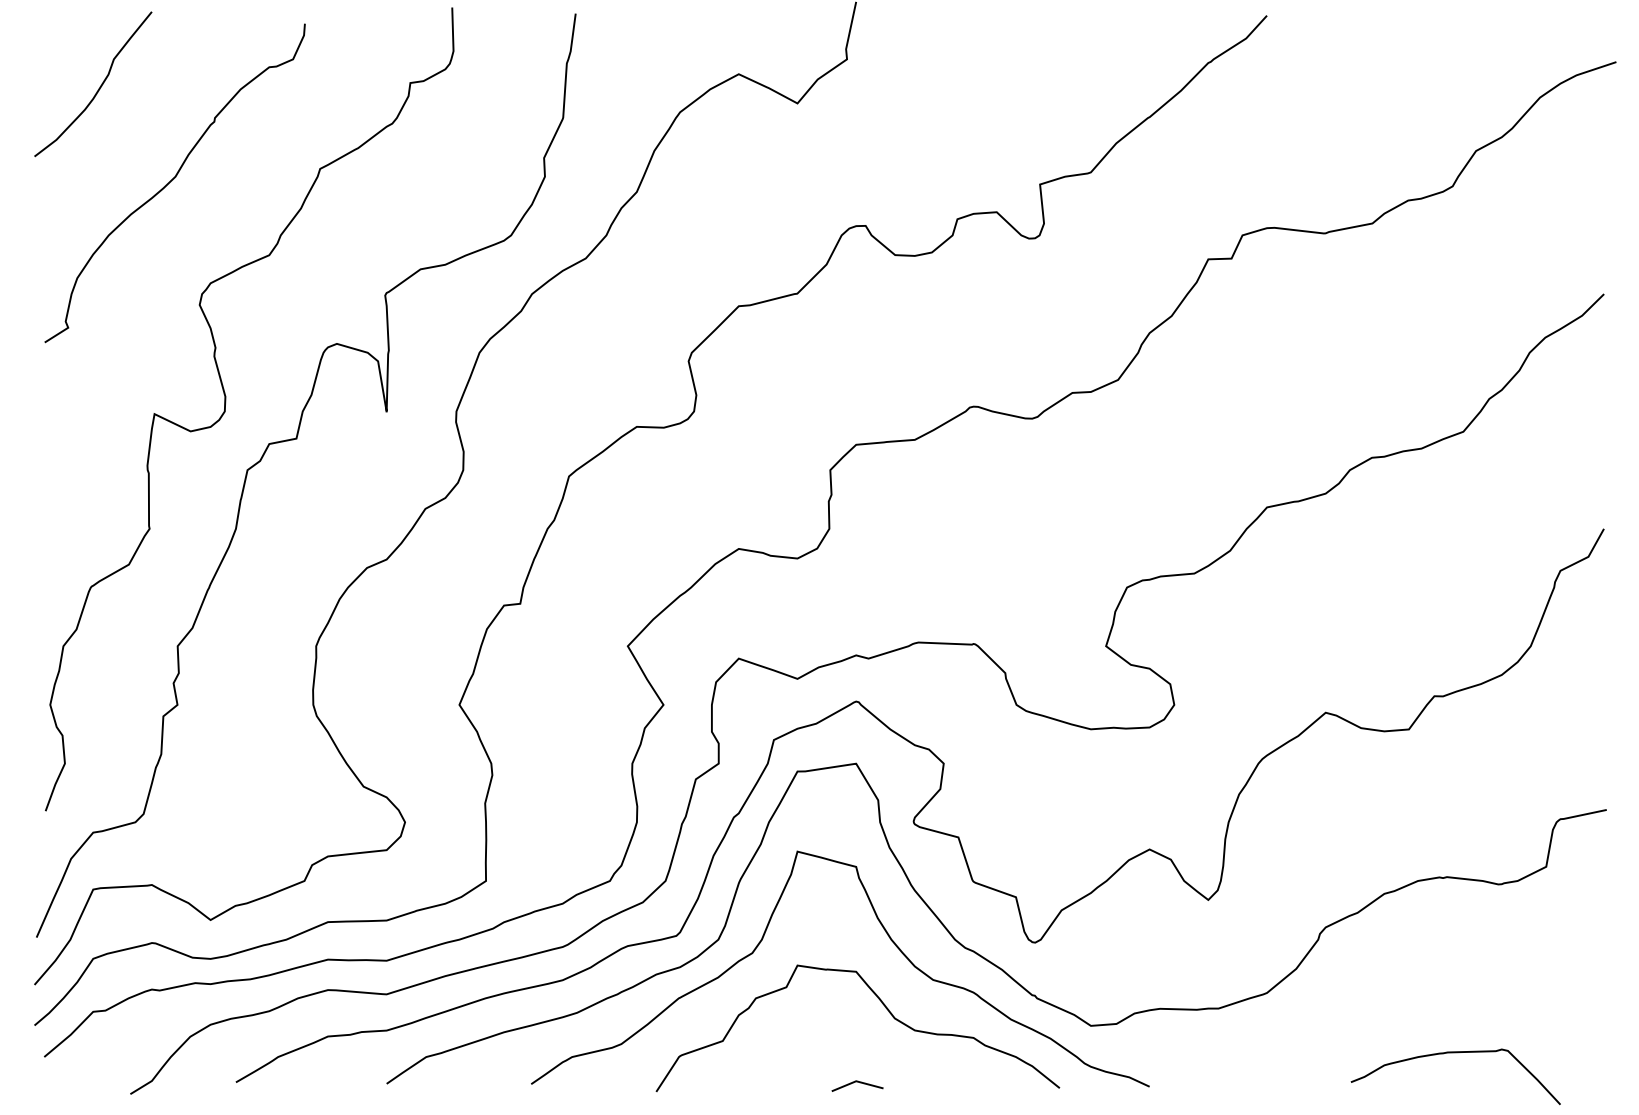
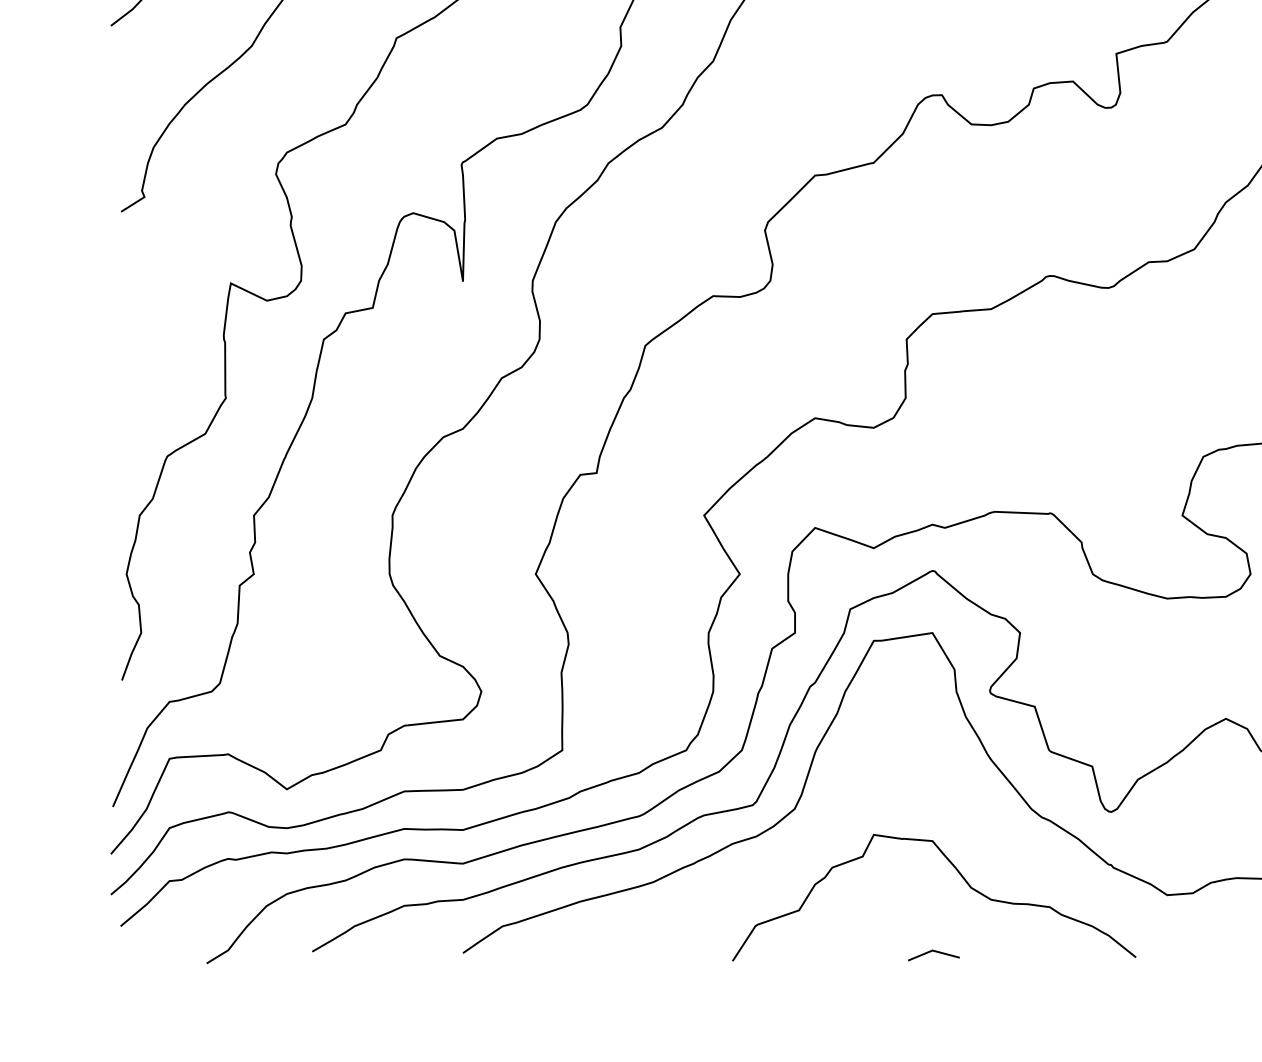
curve: (888, 937) -> (964, 806), removed

